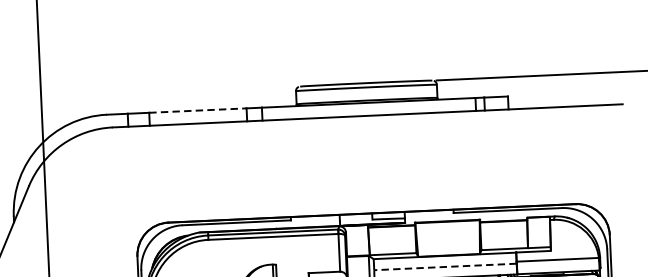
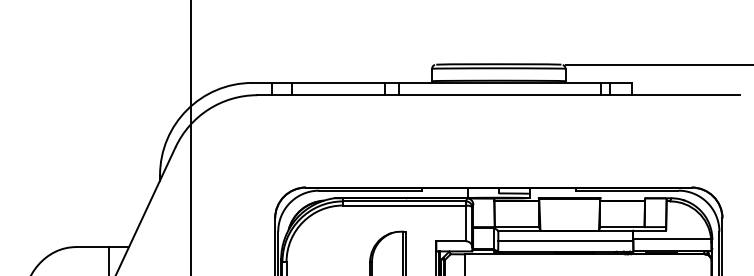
line: (198, 110) -> (339, 82), dashed -> solid
line: (445, 267) -> (565, 241), dashed -> solid

